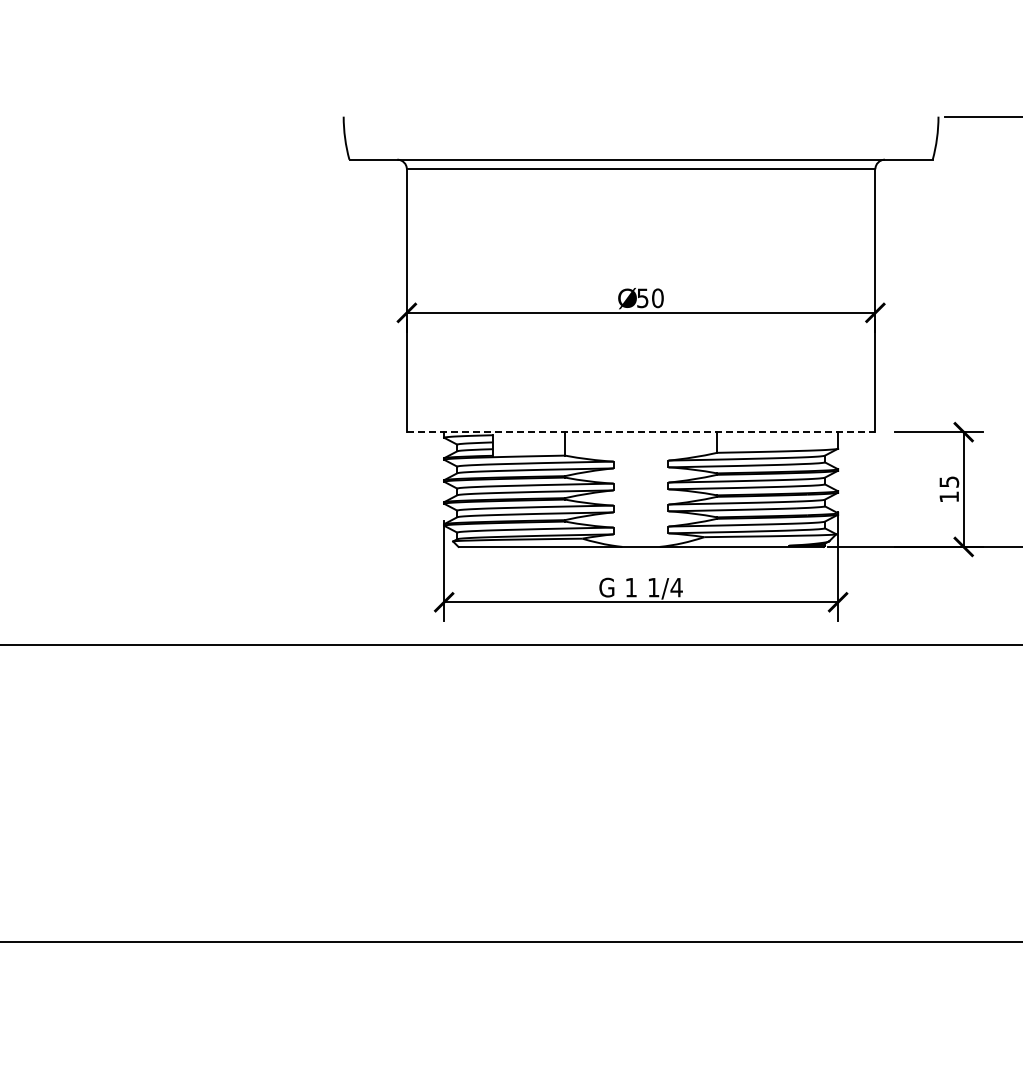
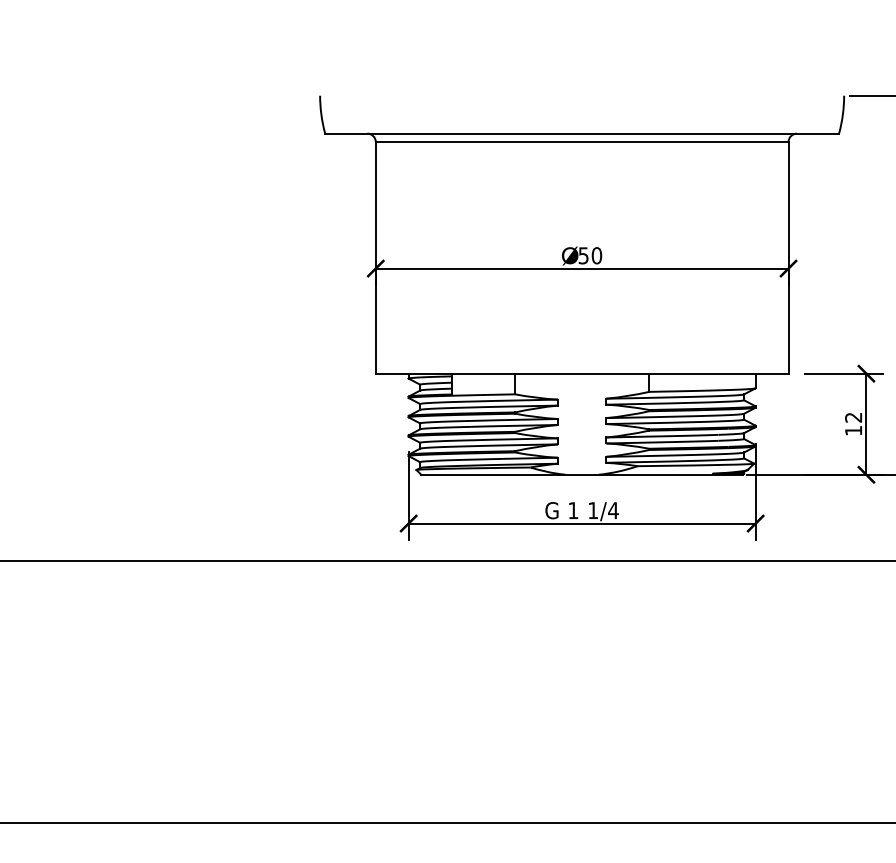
line: (641, 432) -> (582, 373), dashed -> solid
text: (949, 481) -> (853, 417), 15 -> 12

